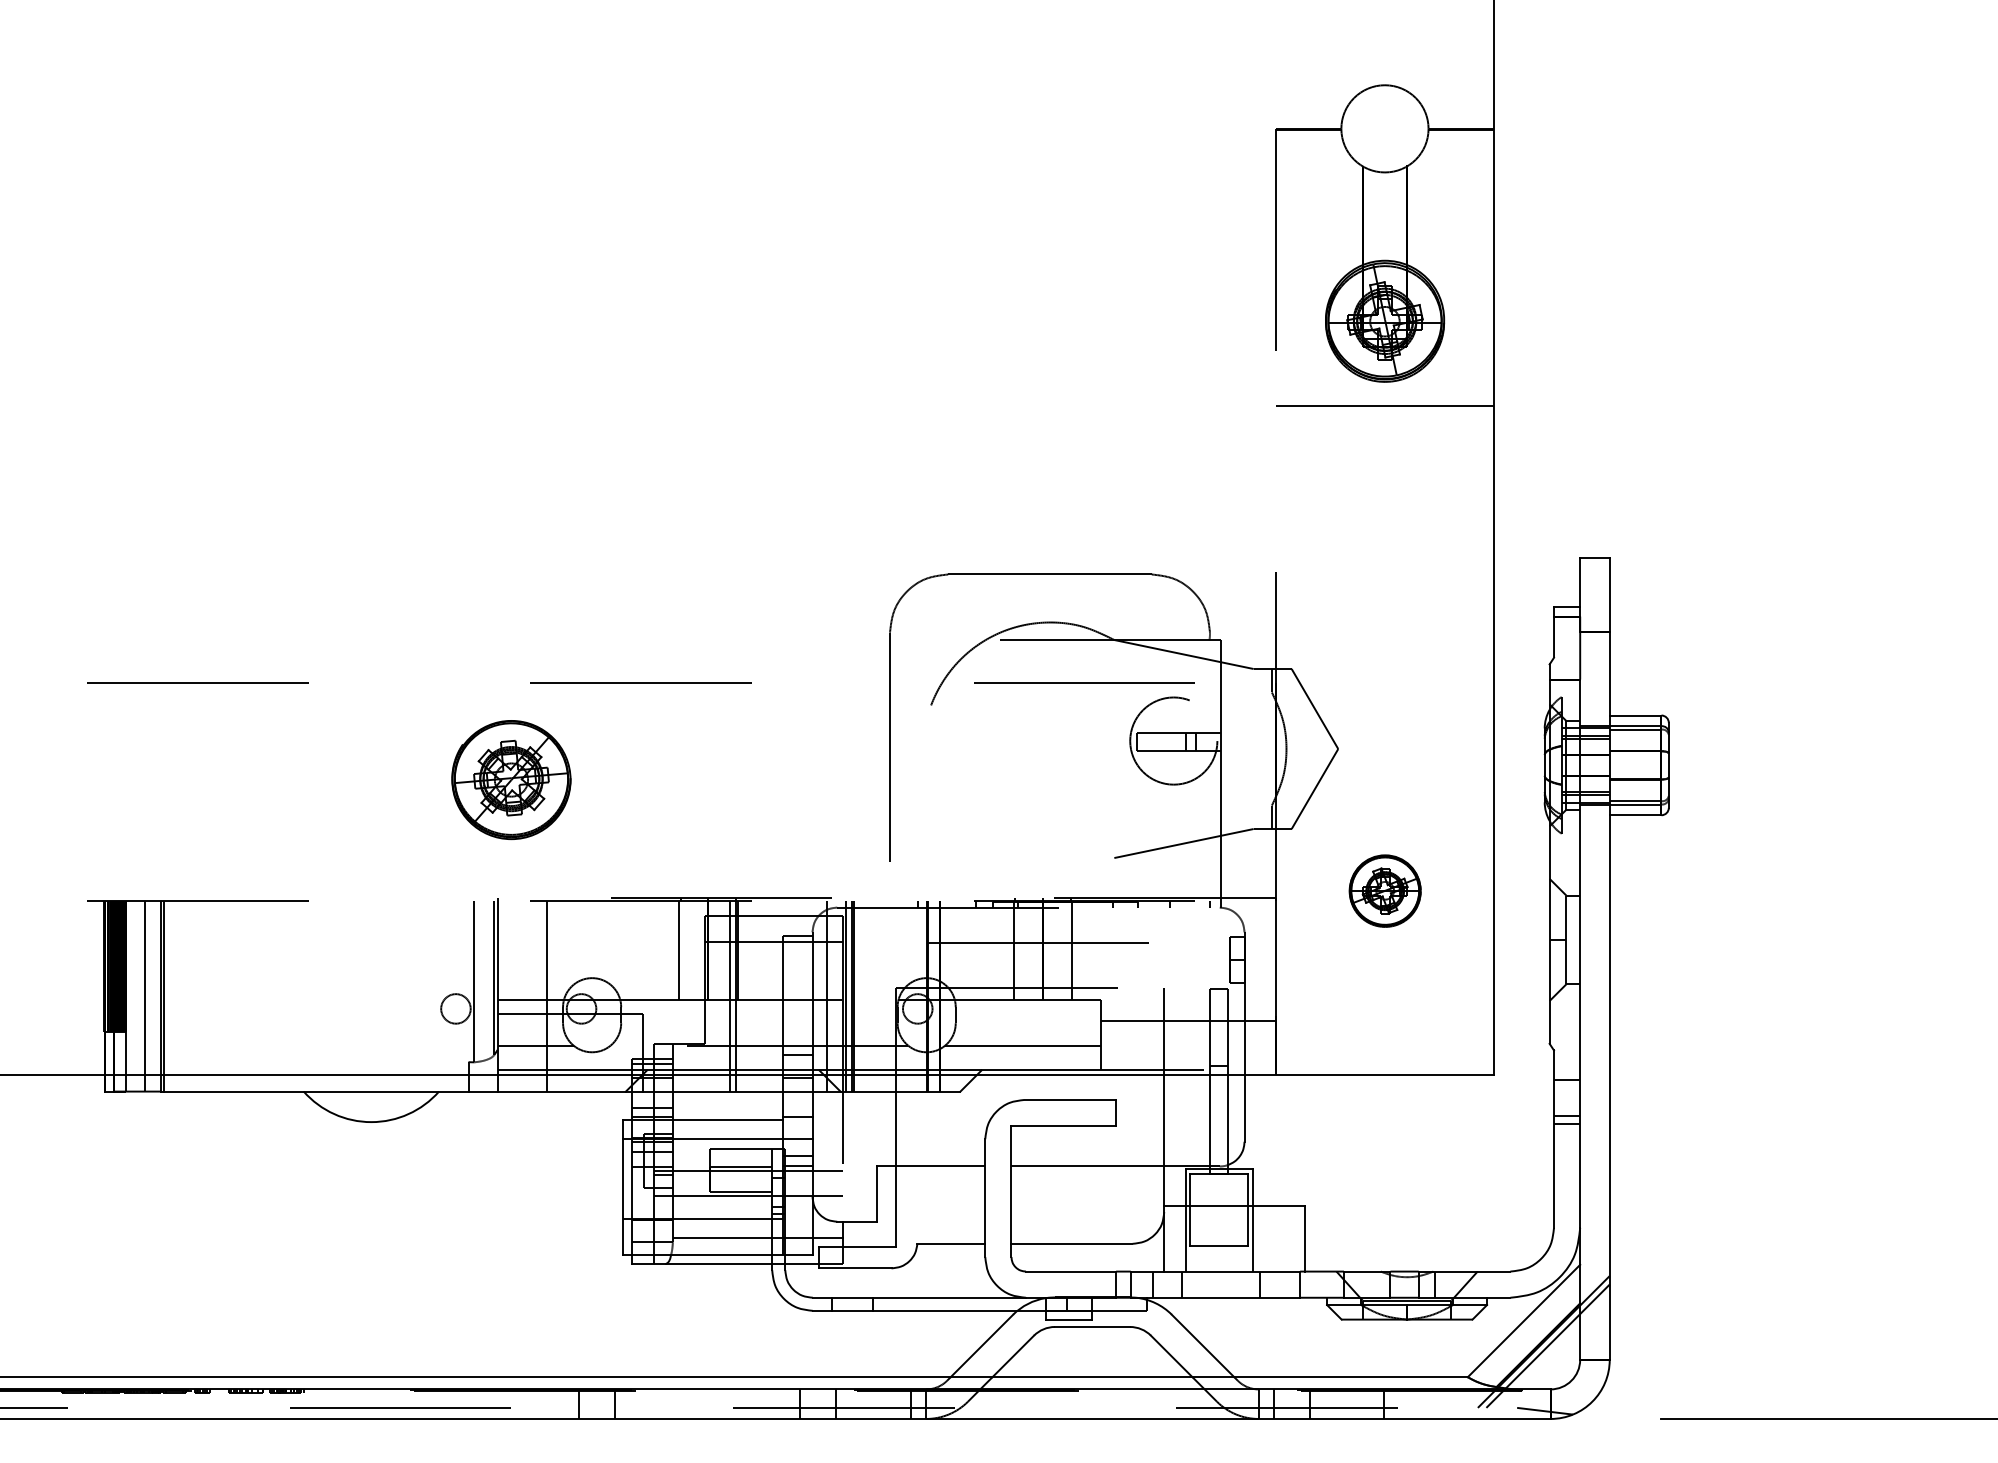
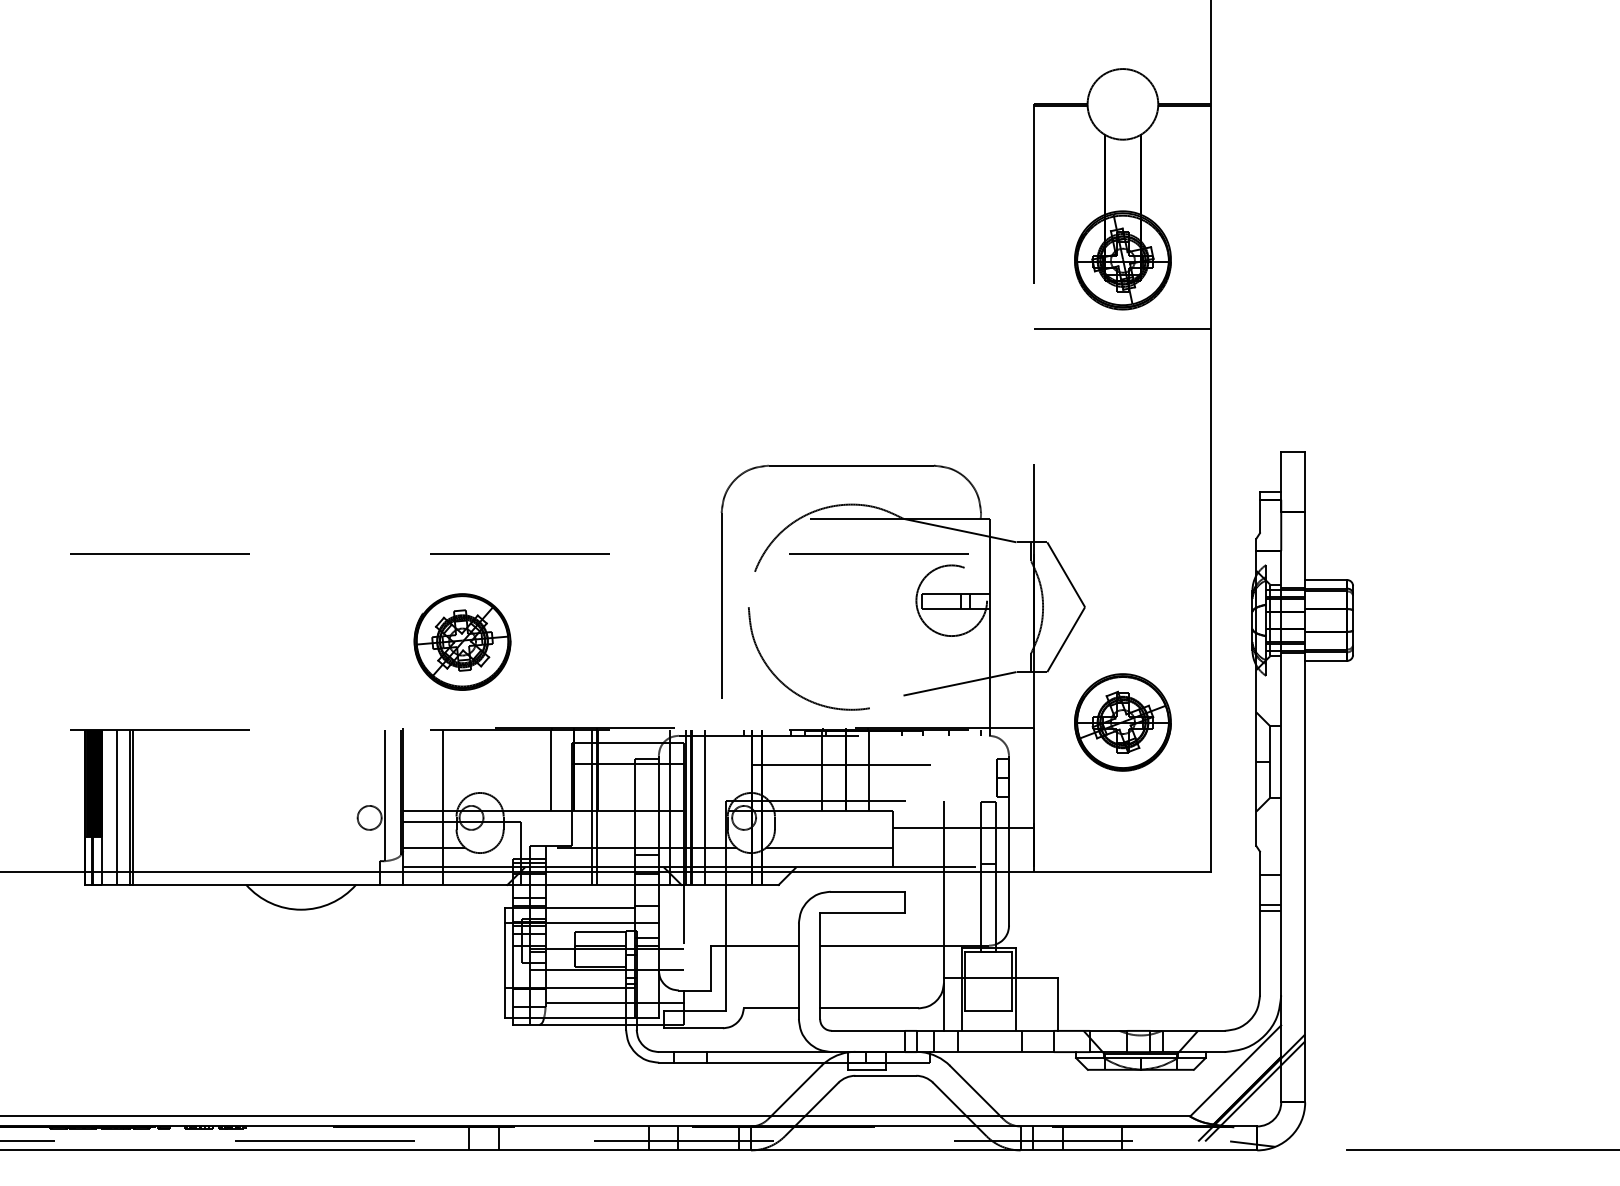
part: (511, 780) -> (462, 642), moved
curve: (972, 847) -> (788, 687), added
part: (1385, 890) -> (1123, 721), size x1.67
line: (869, 996) -> (705, 807), added

